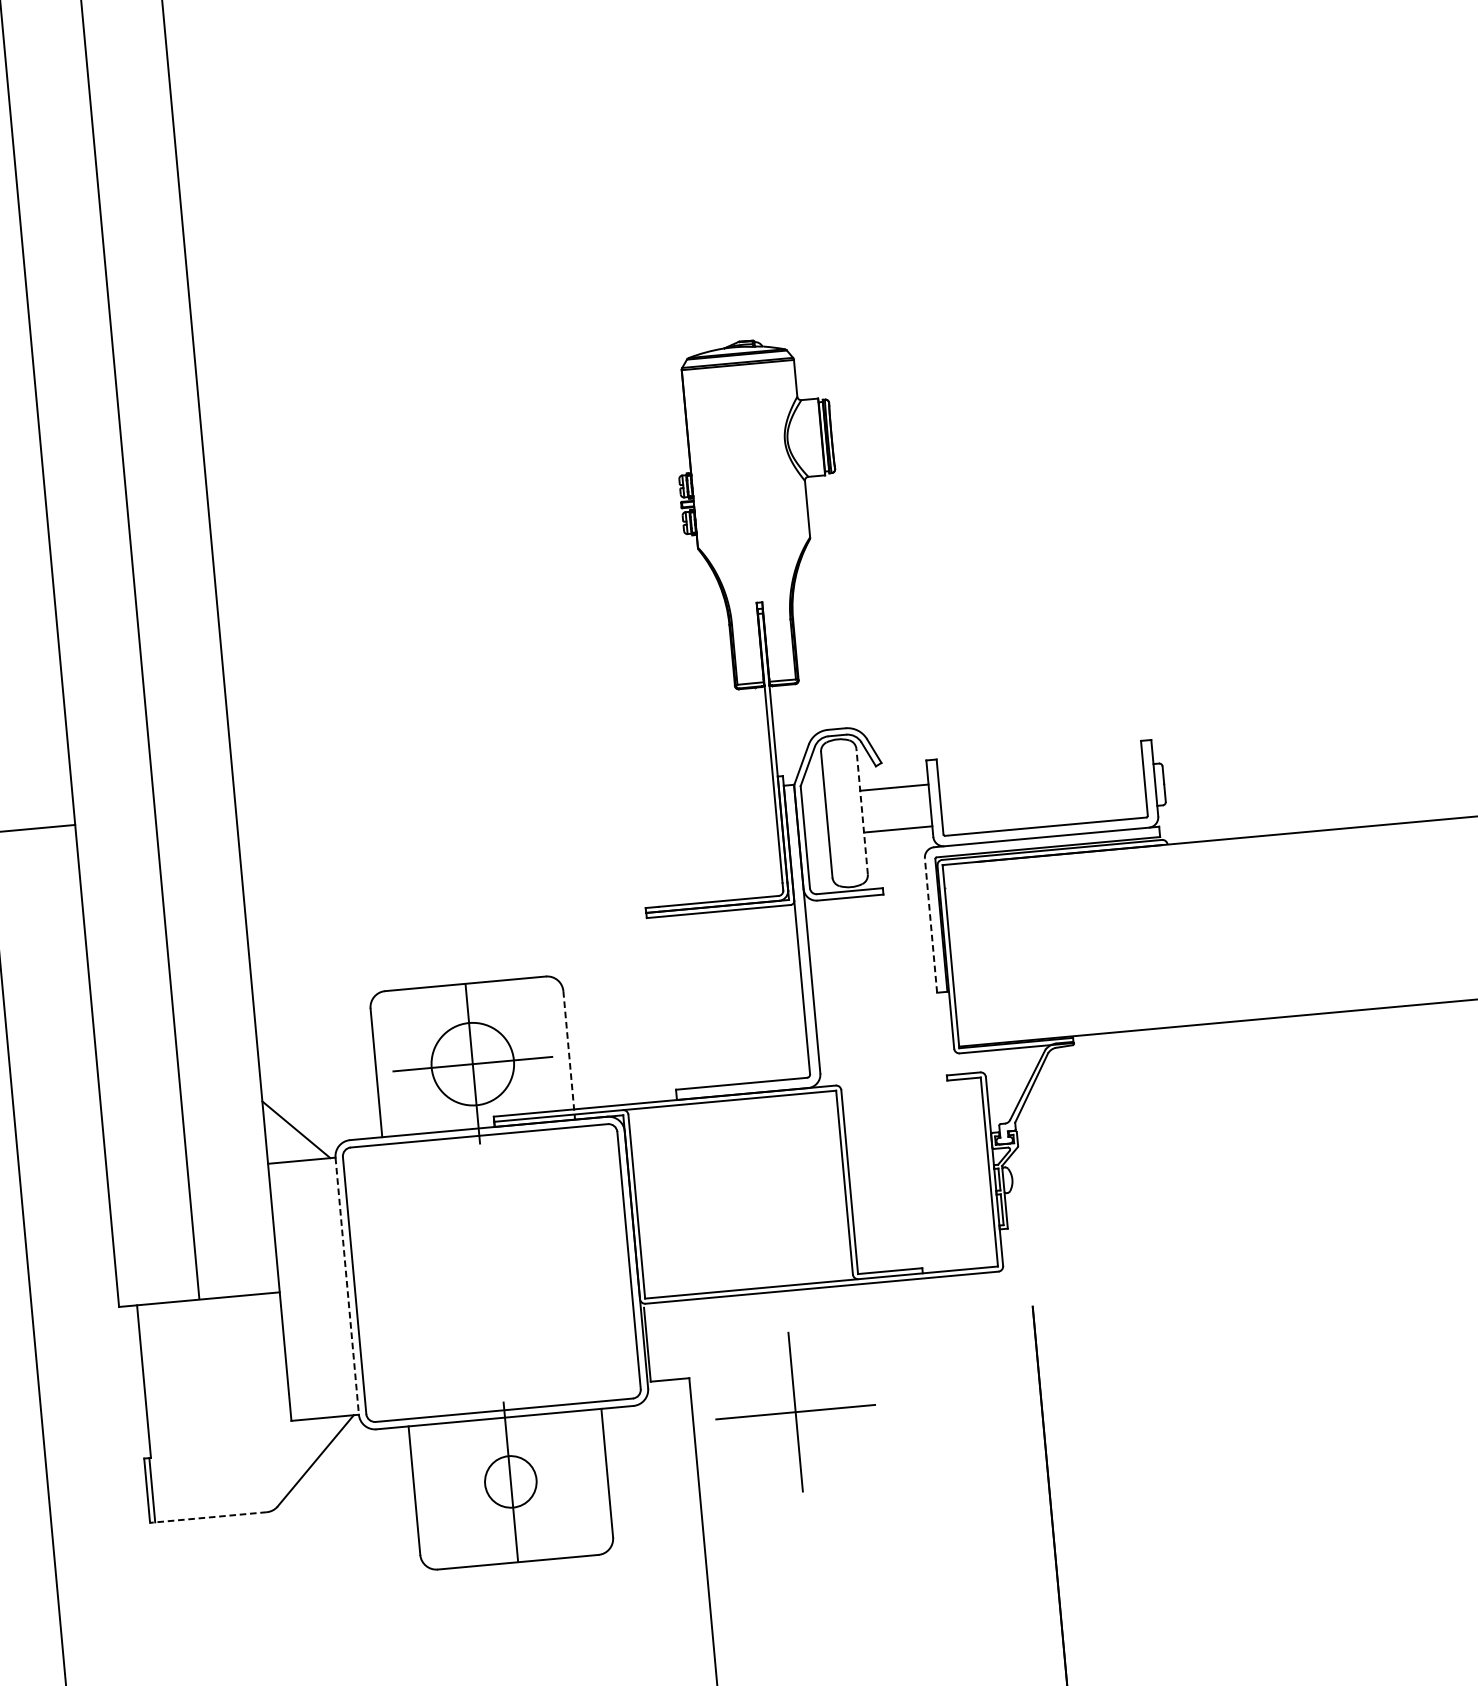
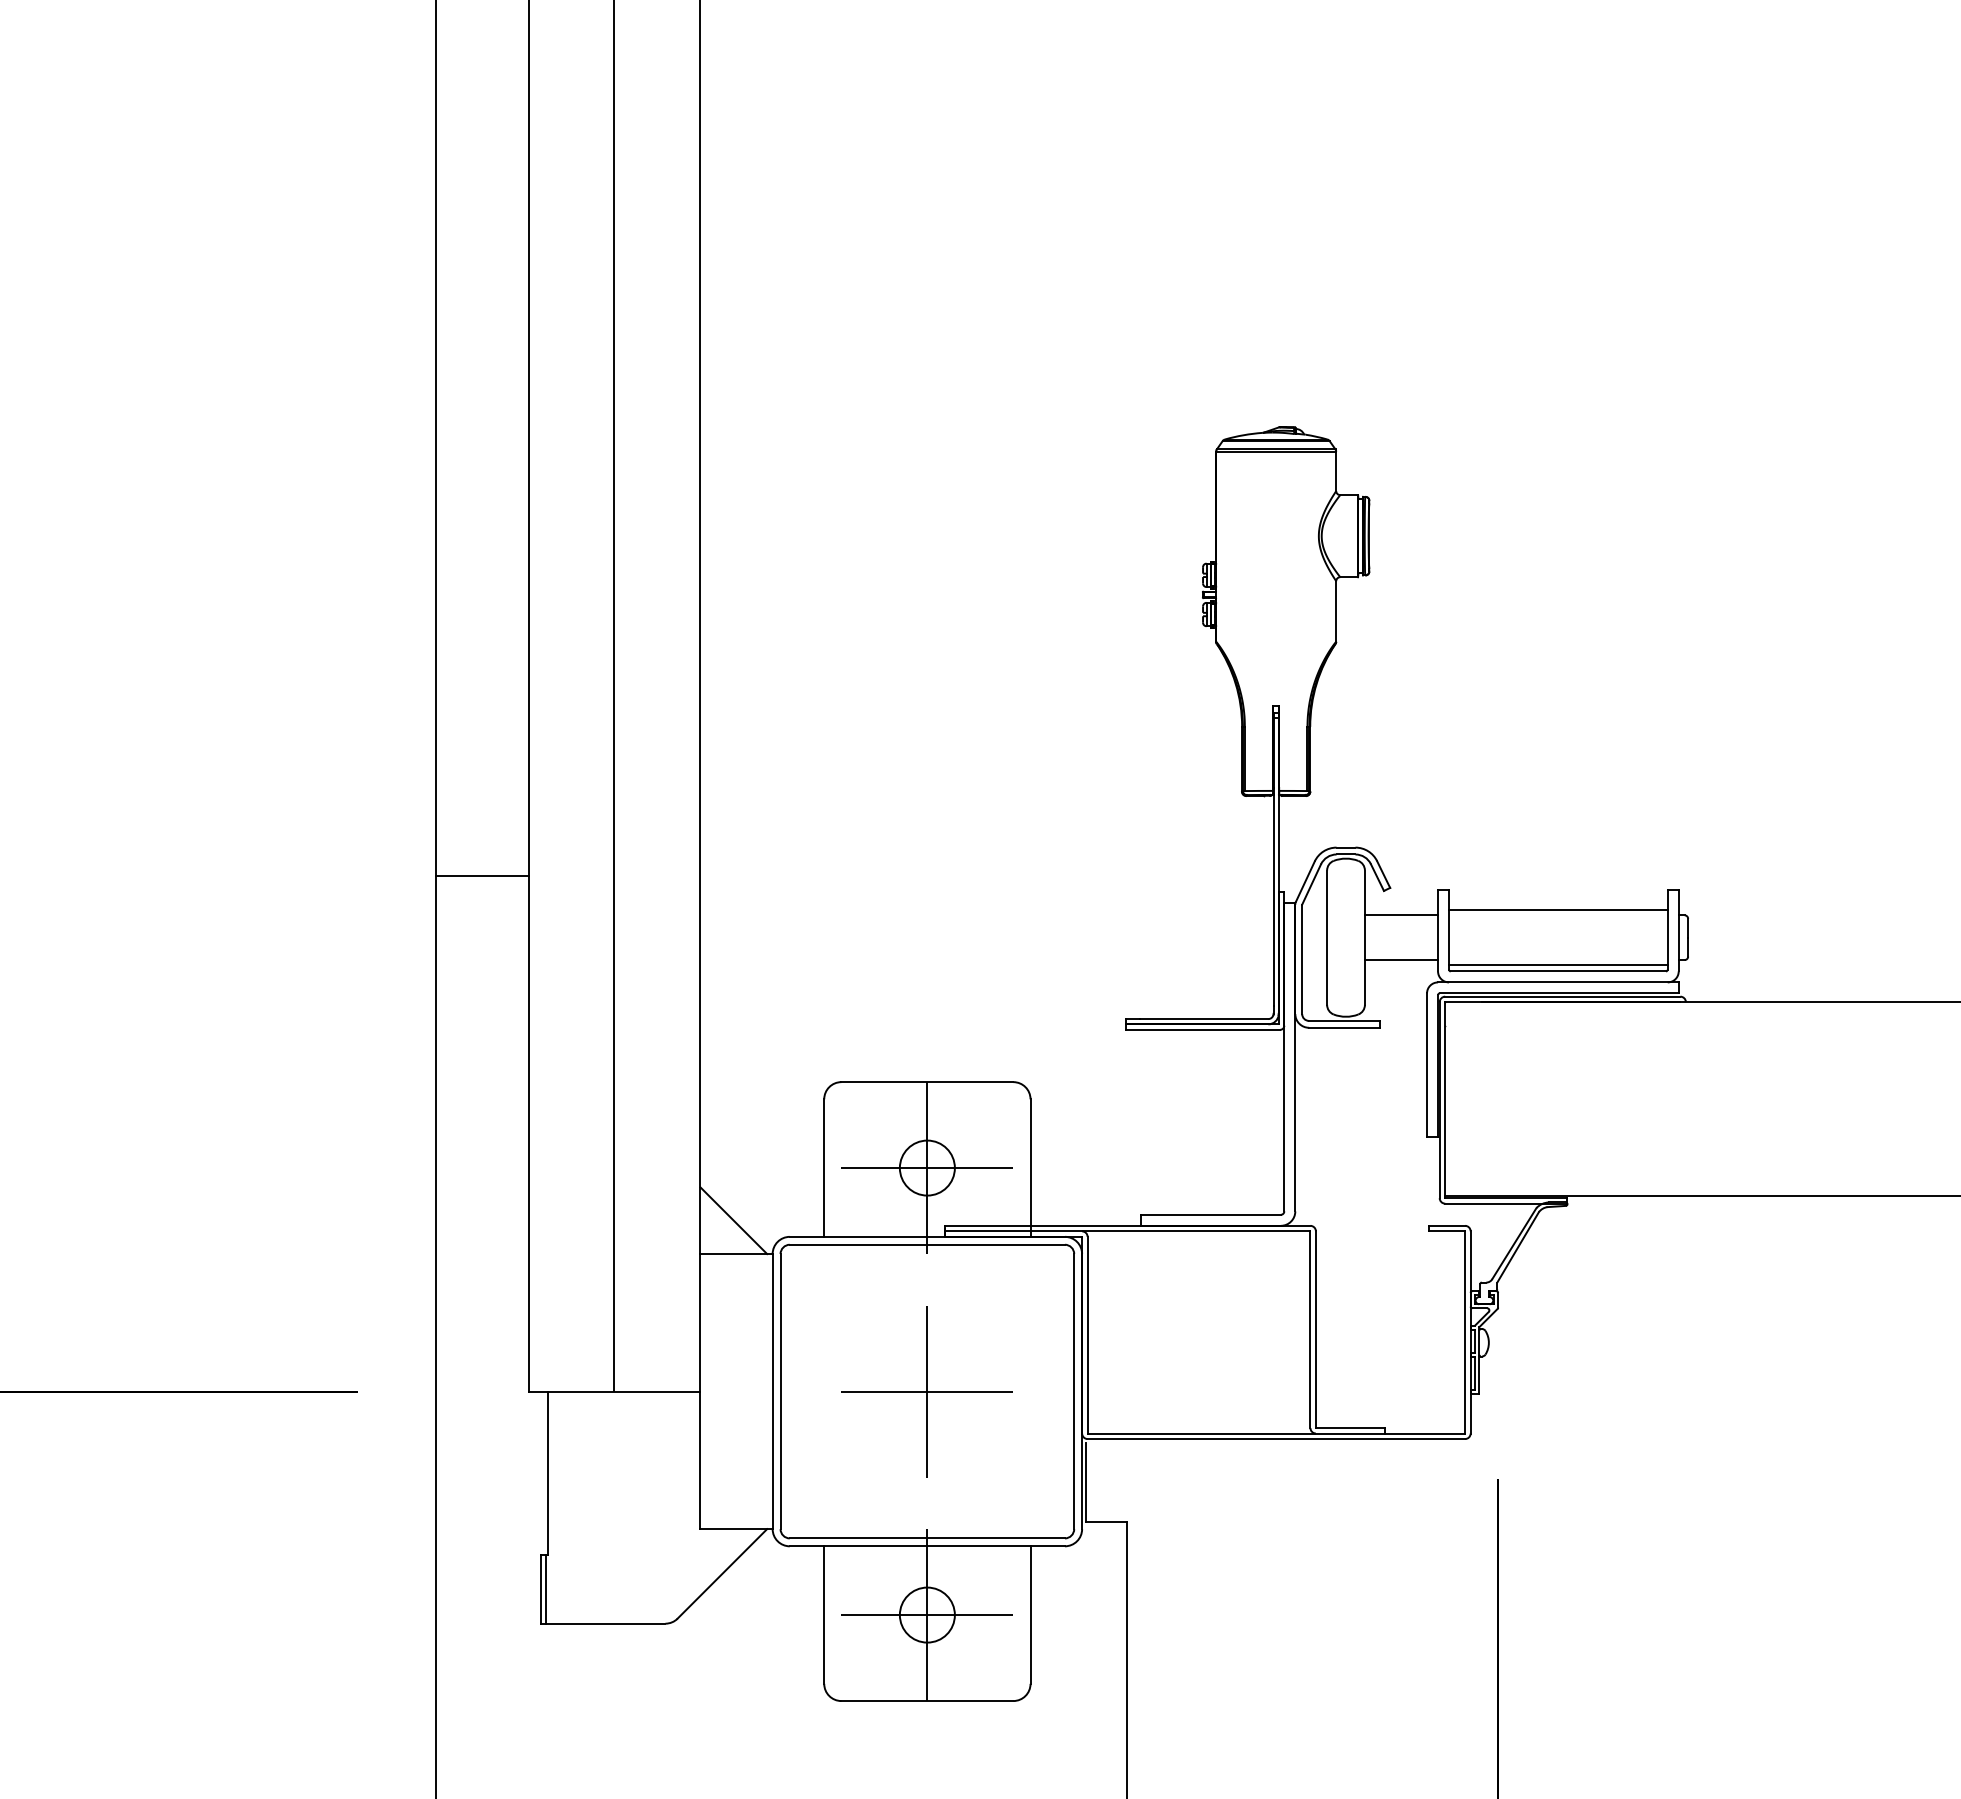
line: (1040, 769) -> (1558, 910), added
line: (861, 811) -> (1364, 937), dashed -> solid
line: (1045, 821) -> (1558, 965), added
line: (931, 925) -> (1427, 1065), dashed -> solid
line: (569, 1055) -> (1030, 1168), dashed -> solid
circle: (471, 1063) -> (926, 1167), size x0.62
line: (347, 1286) -> (772, 1391), dashed -> solid
part: (794, 1412) -> (926, 1391), moved
line: (510, 1482) -> (927, 1615), added
line: (207, 1517) -> (602, 1623), dashed -> solid

